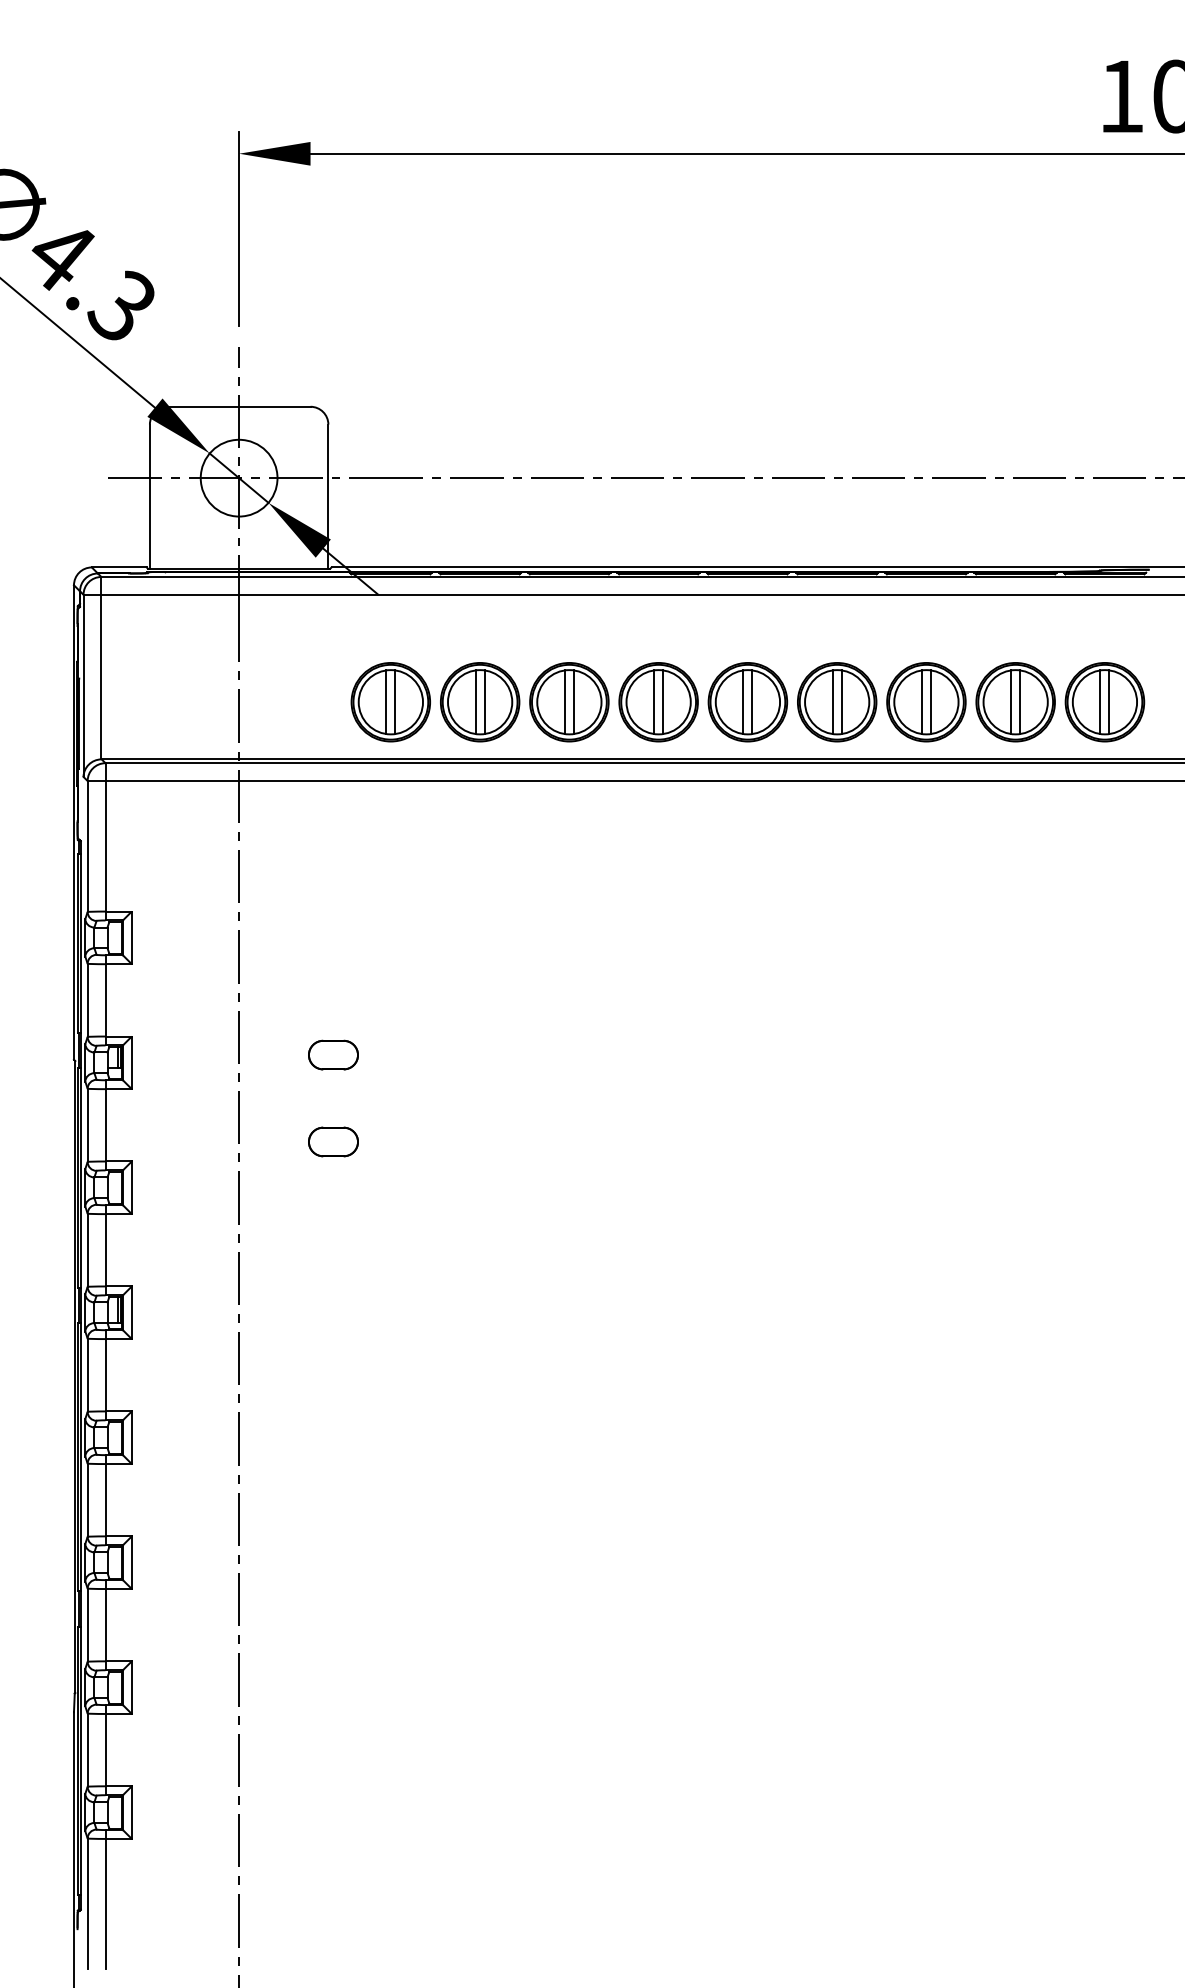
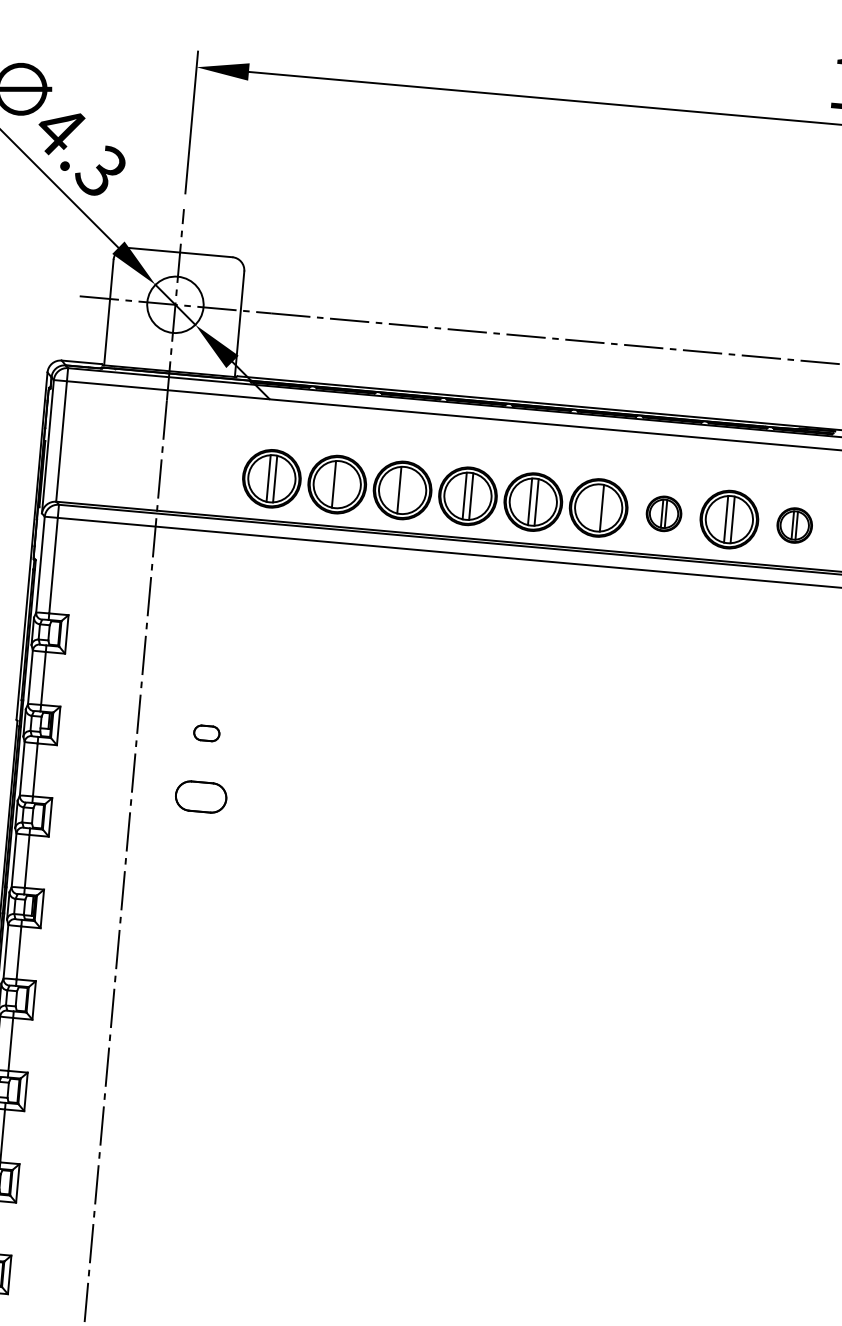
line: (484, 702) -> (340, 485), removed
line: (573, 702) -> (405, 490), removed
line: (832, 702) -> (595, 507), removed
part: (926, 702) -> (664, 514), size x0.6
part: (1104, 702) -> (794, 525), size x0.6
part: (333, 1054) -> (206, 732), size x0.7
part: (333, 1141) -> (201, 796), size x1.4

